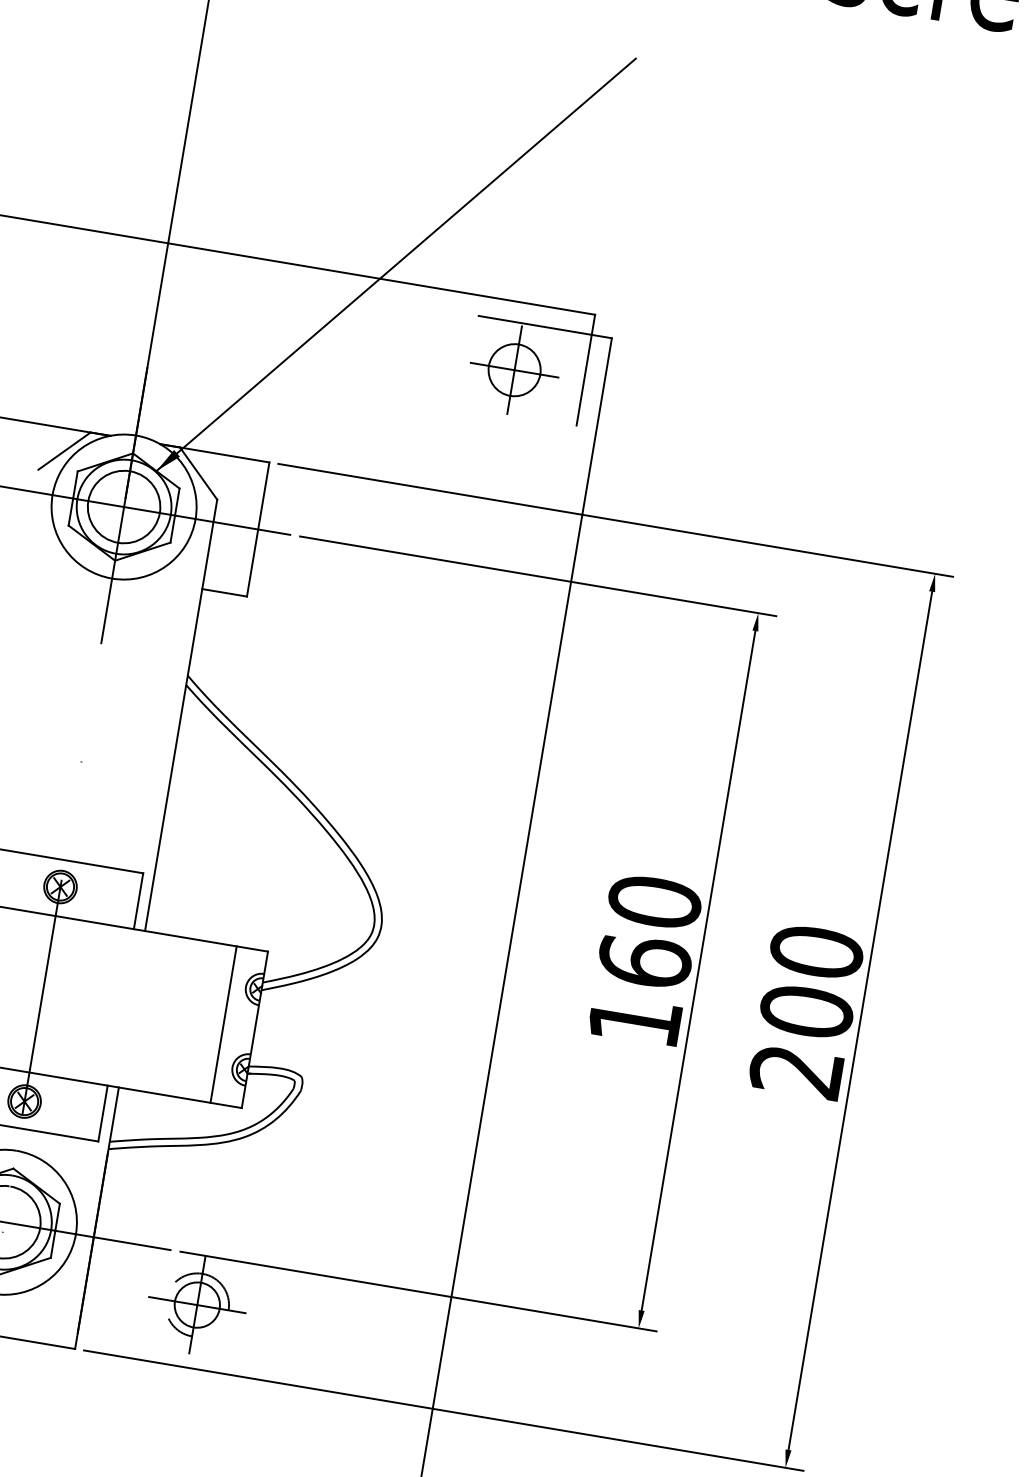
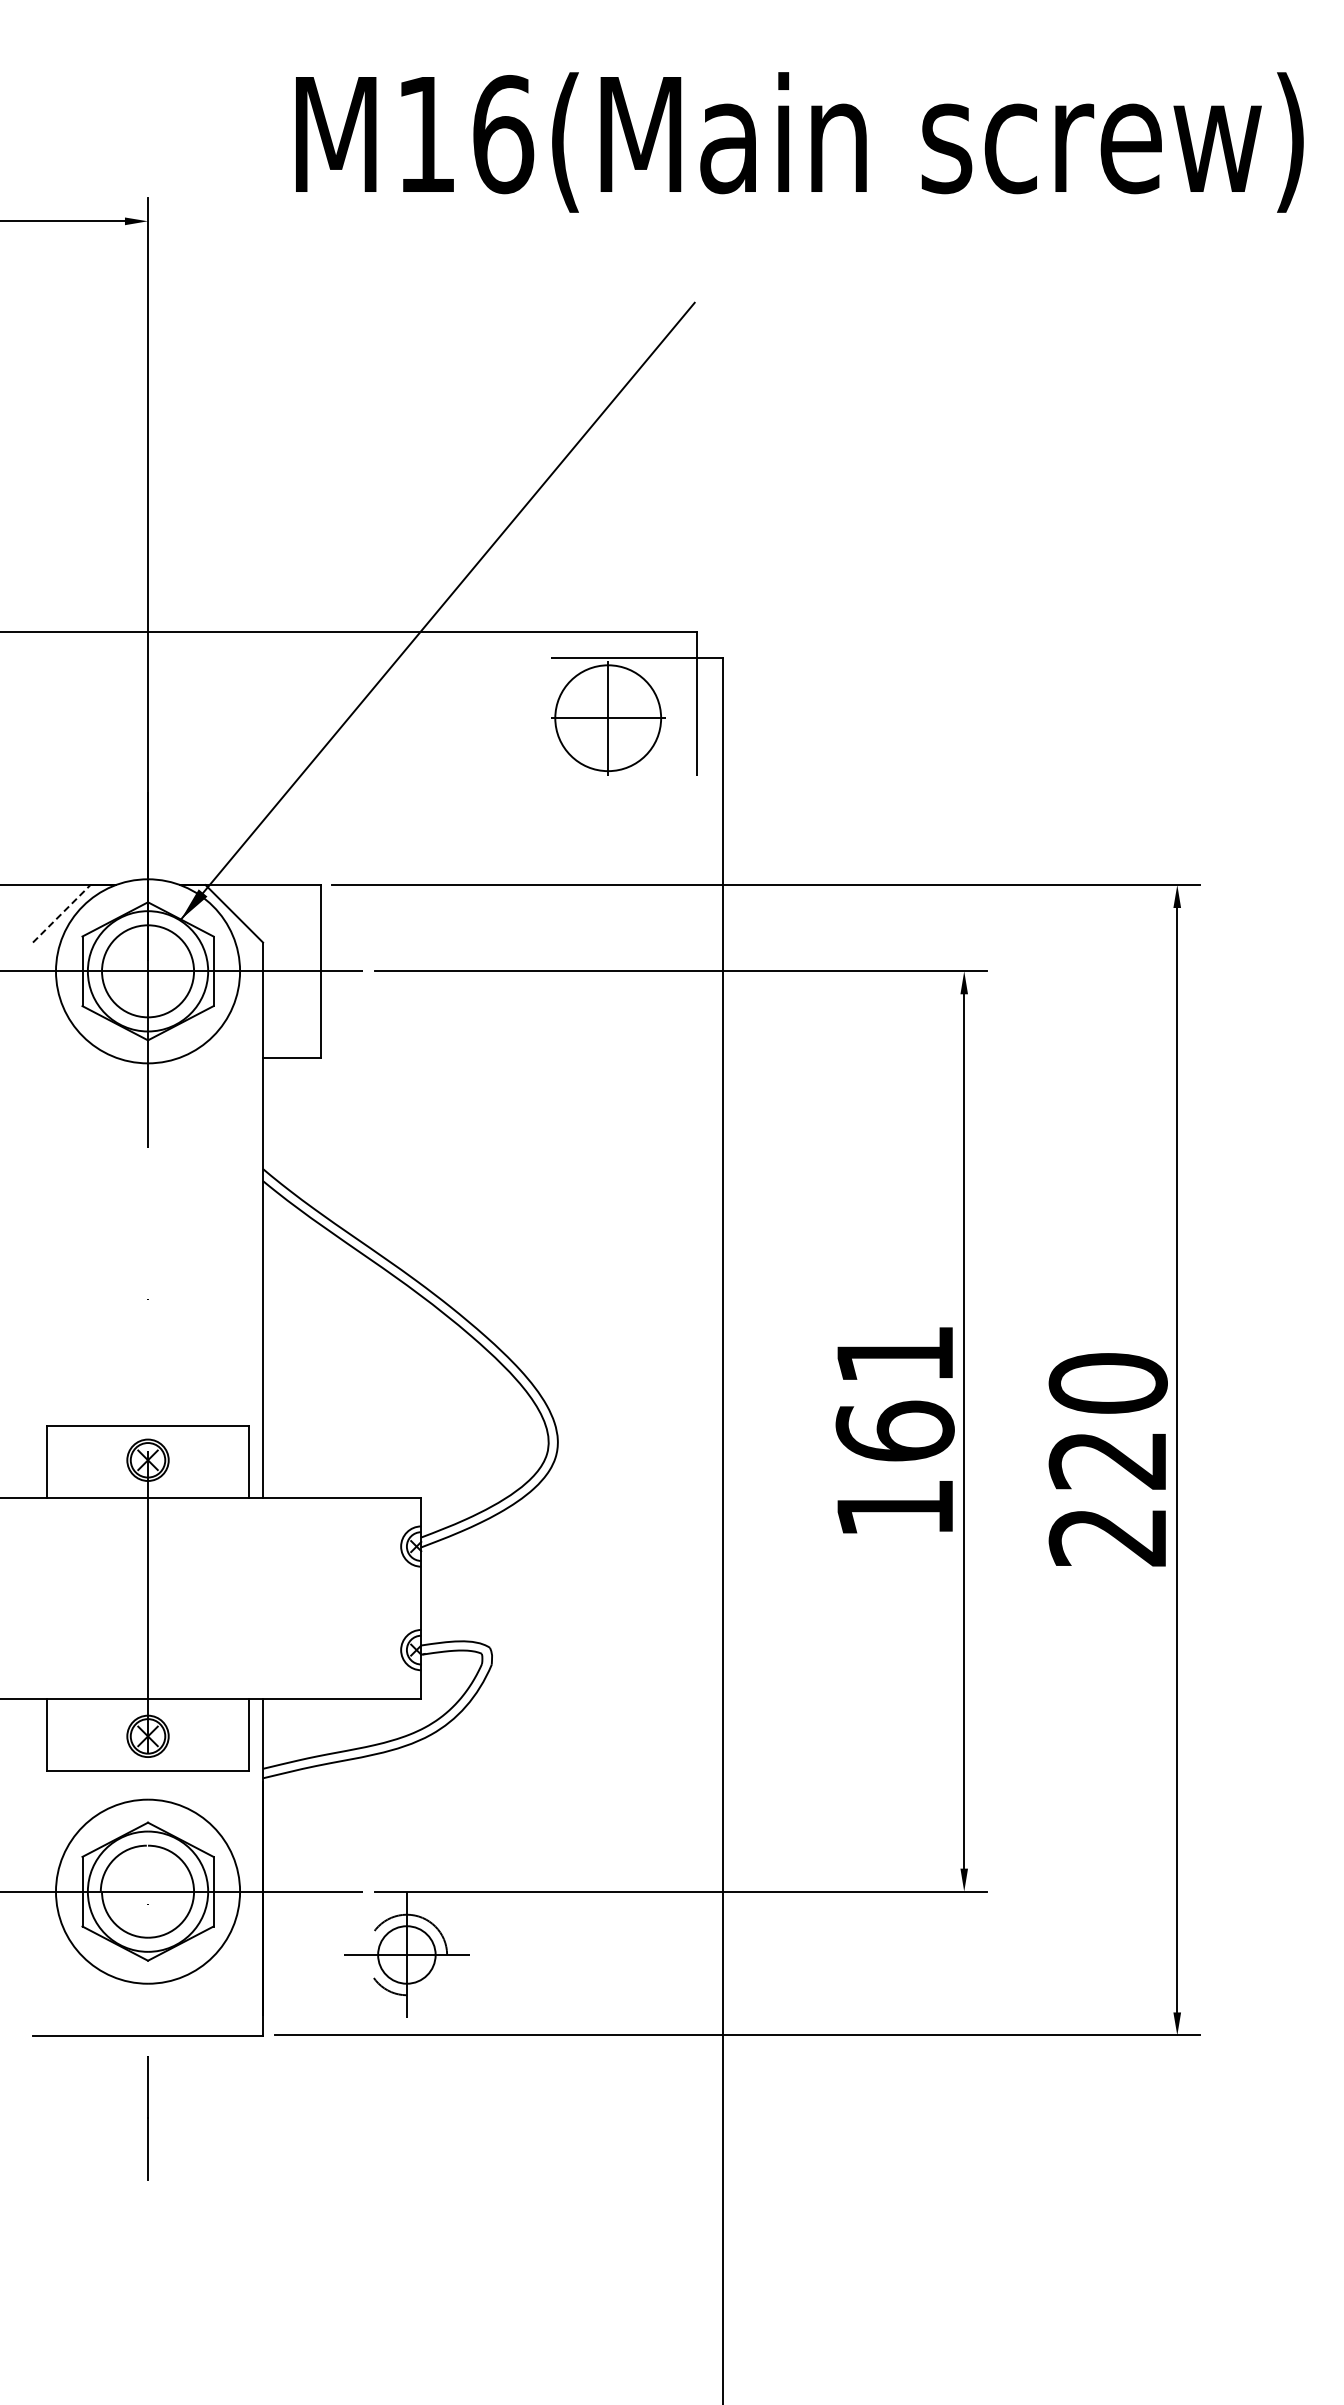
circle: (514, 370) -> (608, 718), size x1.6
line: (64, 450) -> (61, 913), solid -> dashed
text: (654, 901) -> (894, 1354), 160 -> 161
text: (806, 1011) -> (1107, 1459), 200 -> 220
line: (223, 1024) -> (381, 1598), removed

